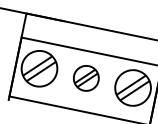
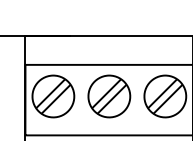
part: (86, 78) -> (109, 96), size x1.43

